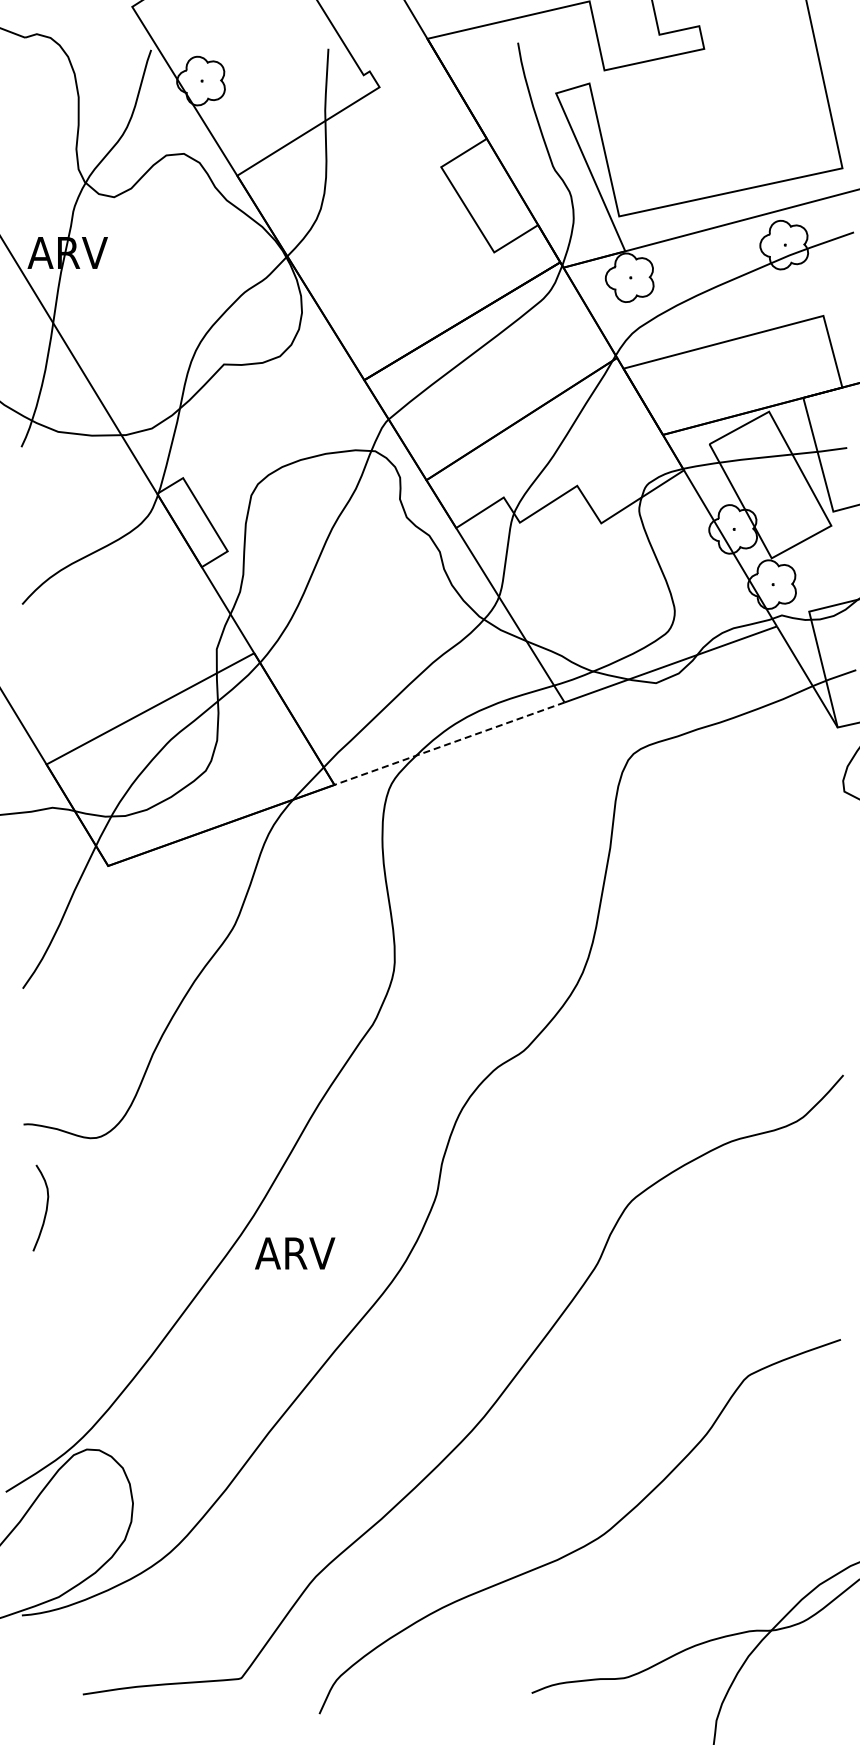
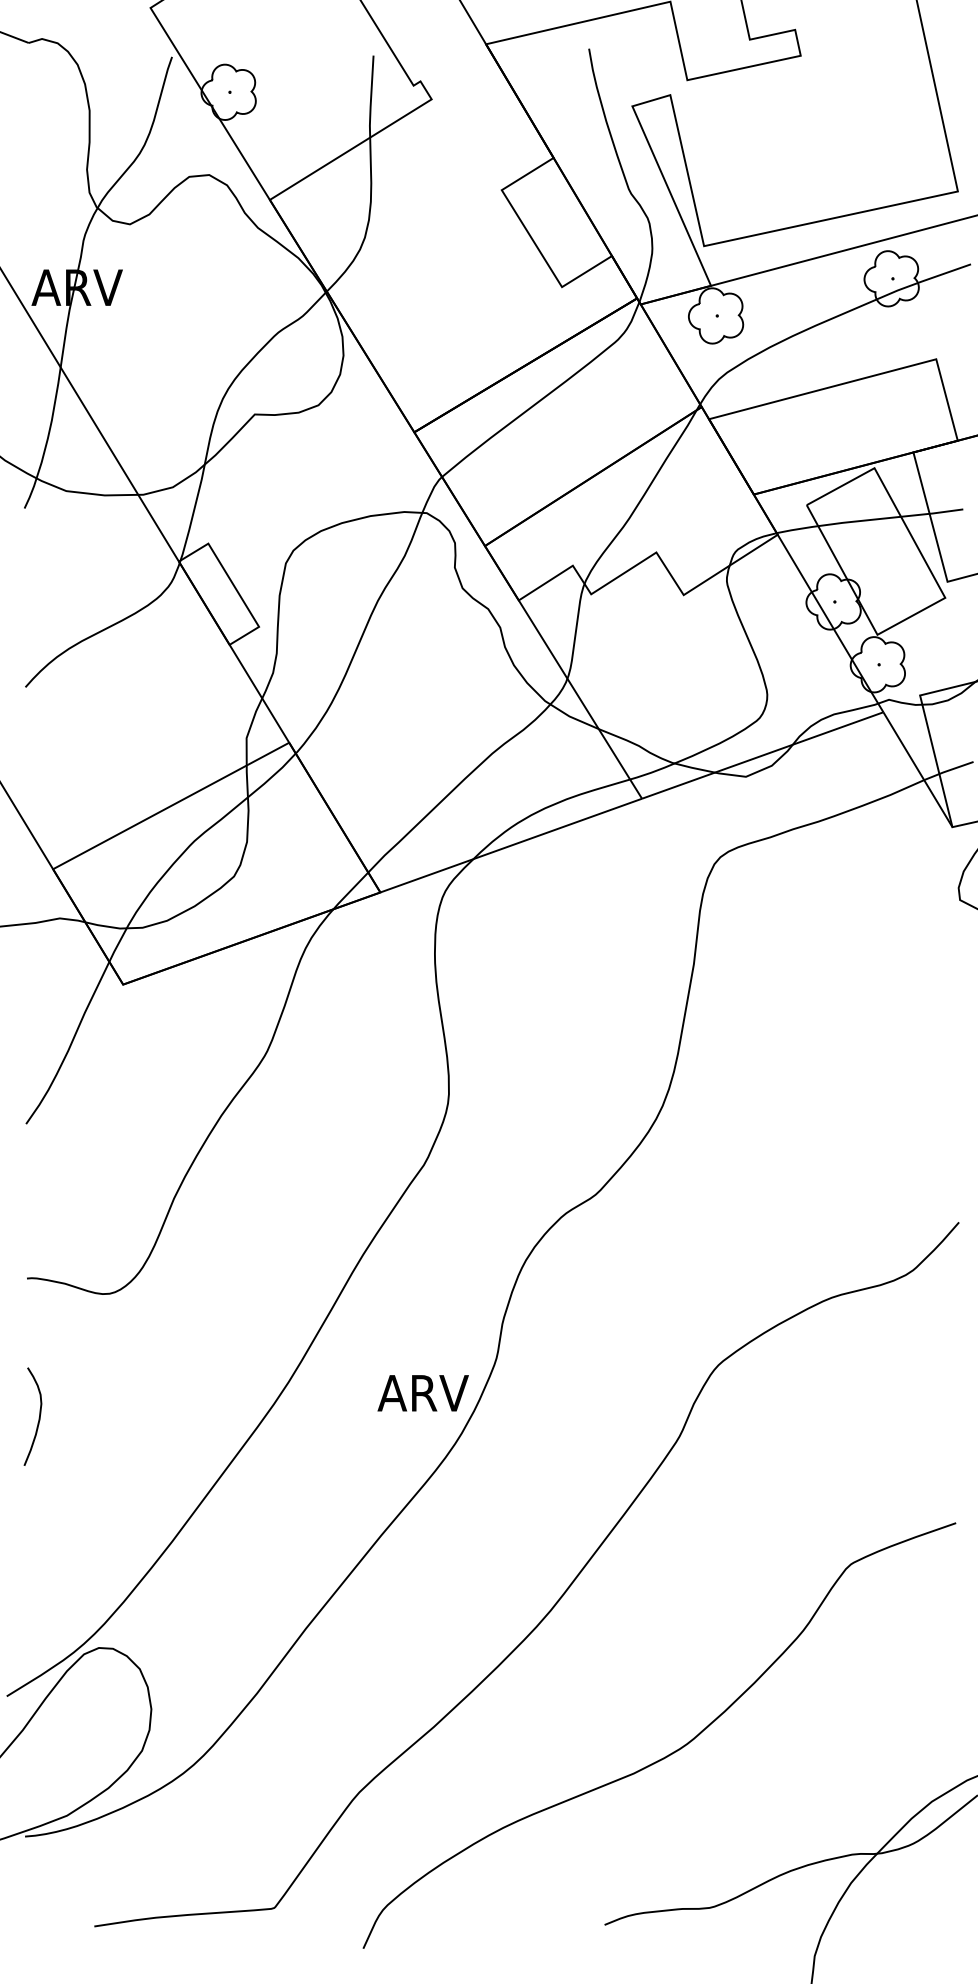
line: (449, 743) -> (511, 845), dashed -> solid
curve: (45, 1209) -> (38, 1418), moved
text: (295, 1253) -> (423, 1393), moved

